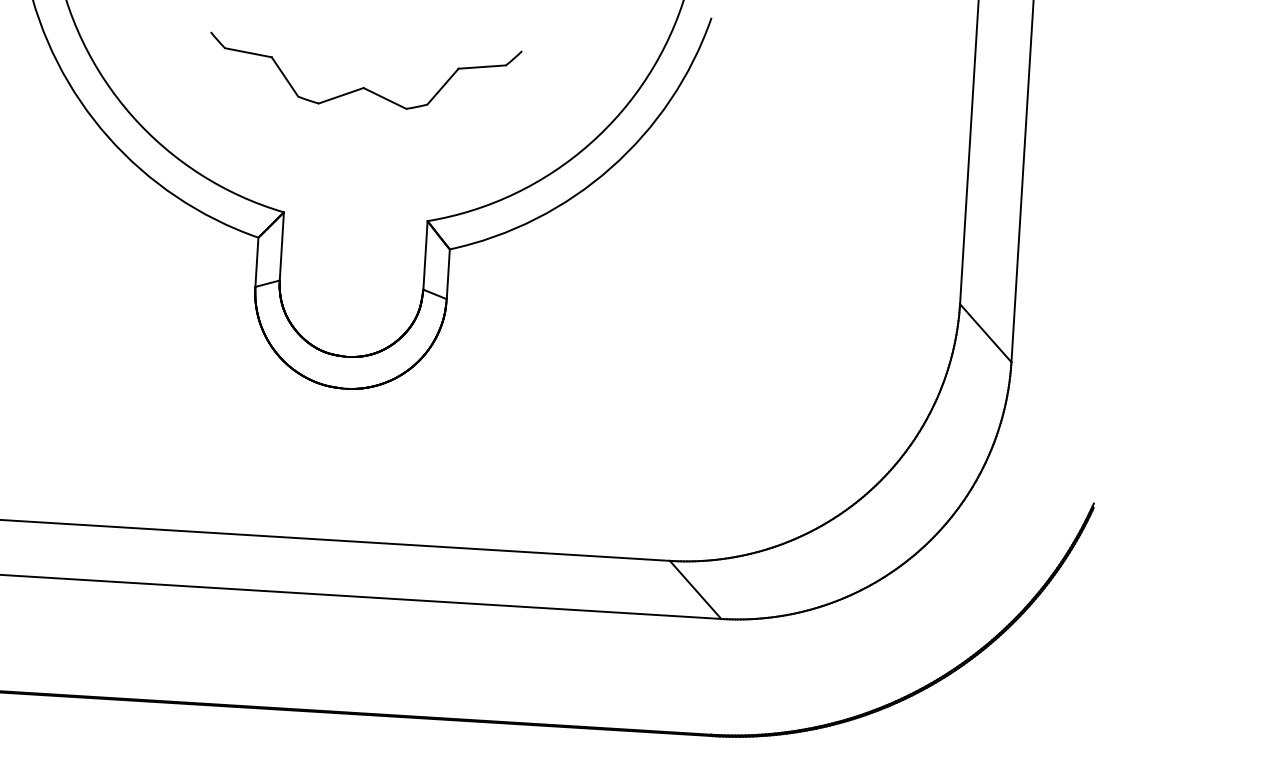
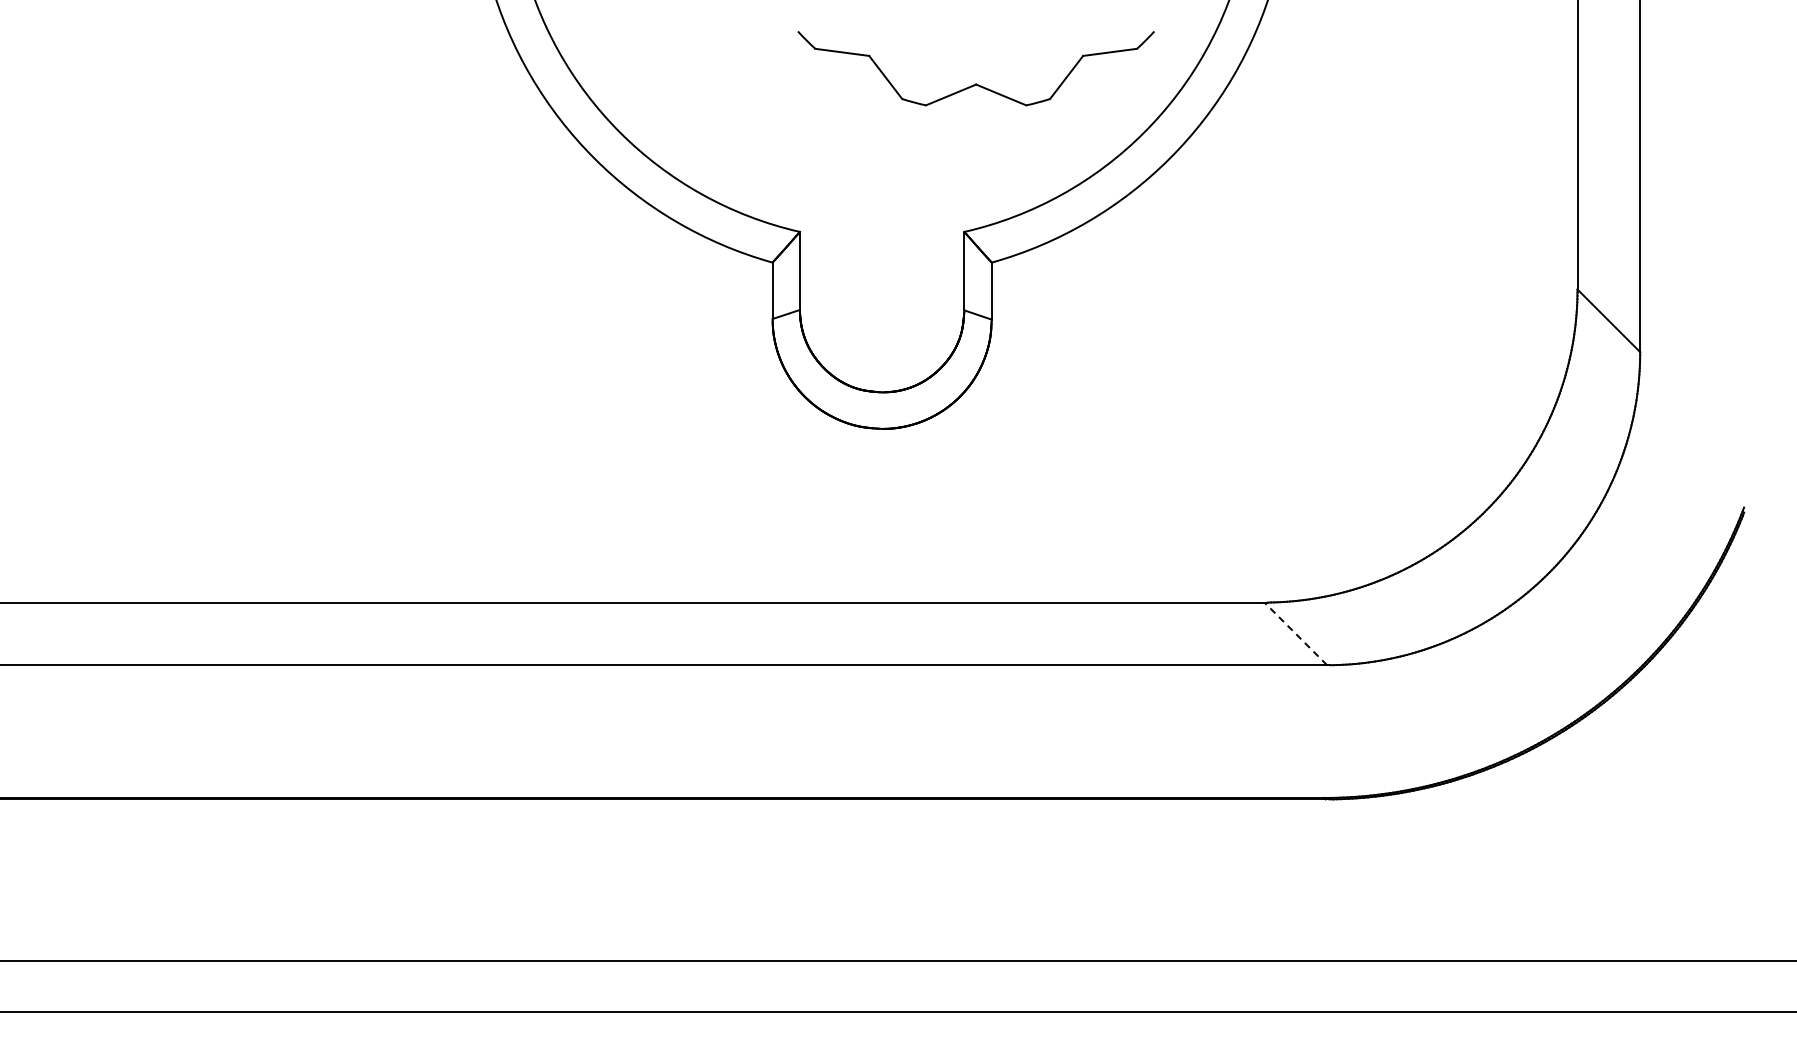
part: (363, 87) -> (975, 83), moved
line: (695, 589) -> (1295, 633), solid -> dashed

